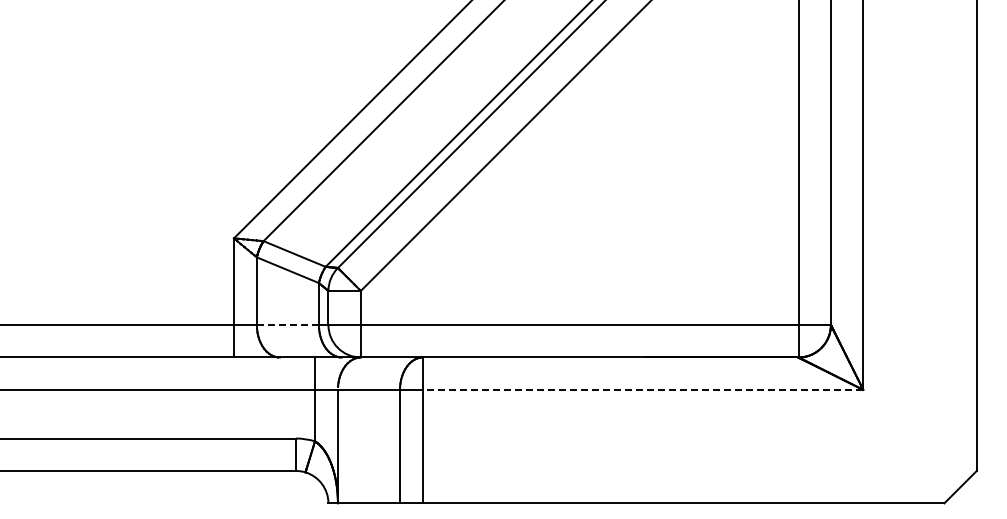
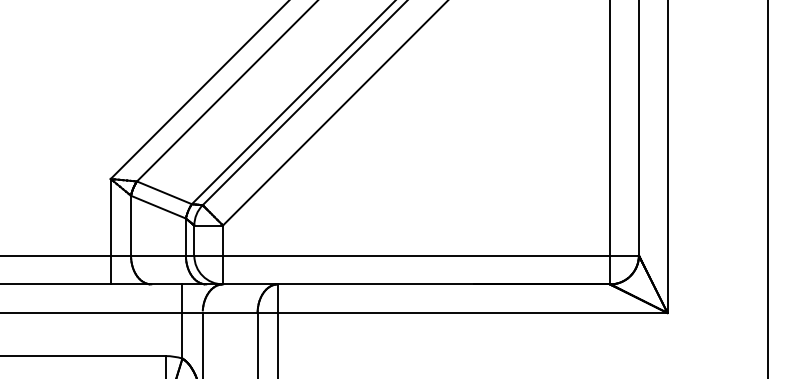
line: (288, 325) -> (158, 256), dashed -> solid
line: (642, 389) -> (472, 312), dashed -> solid

